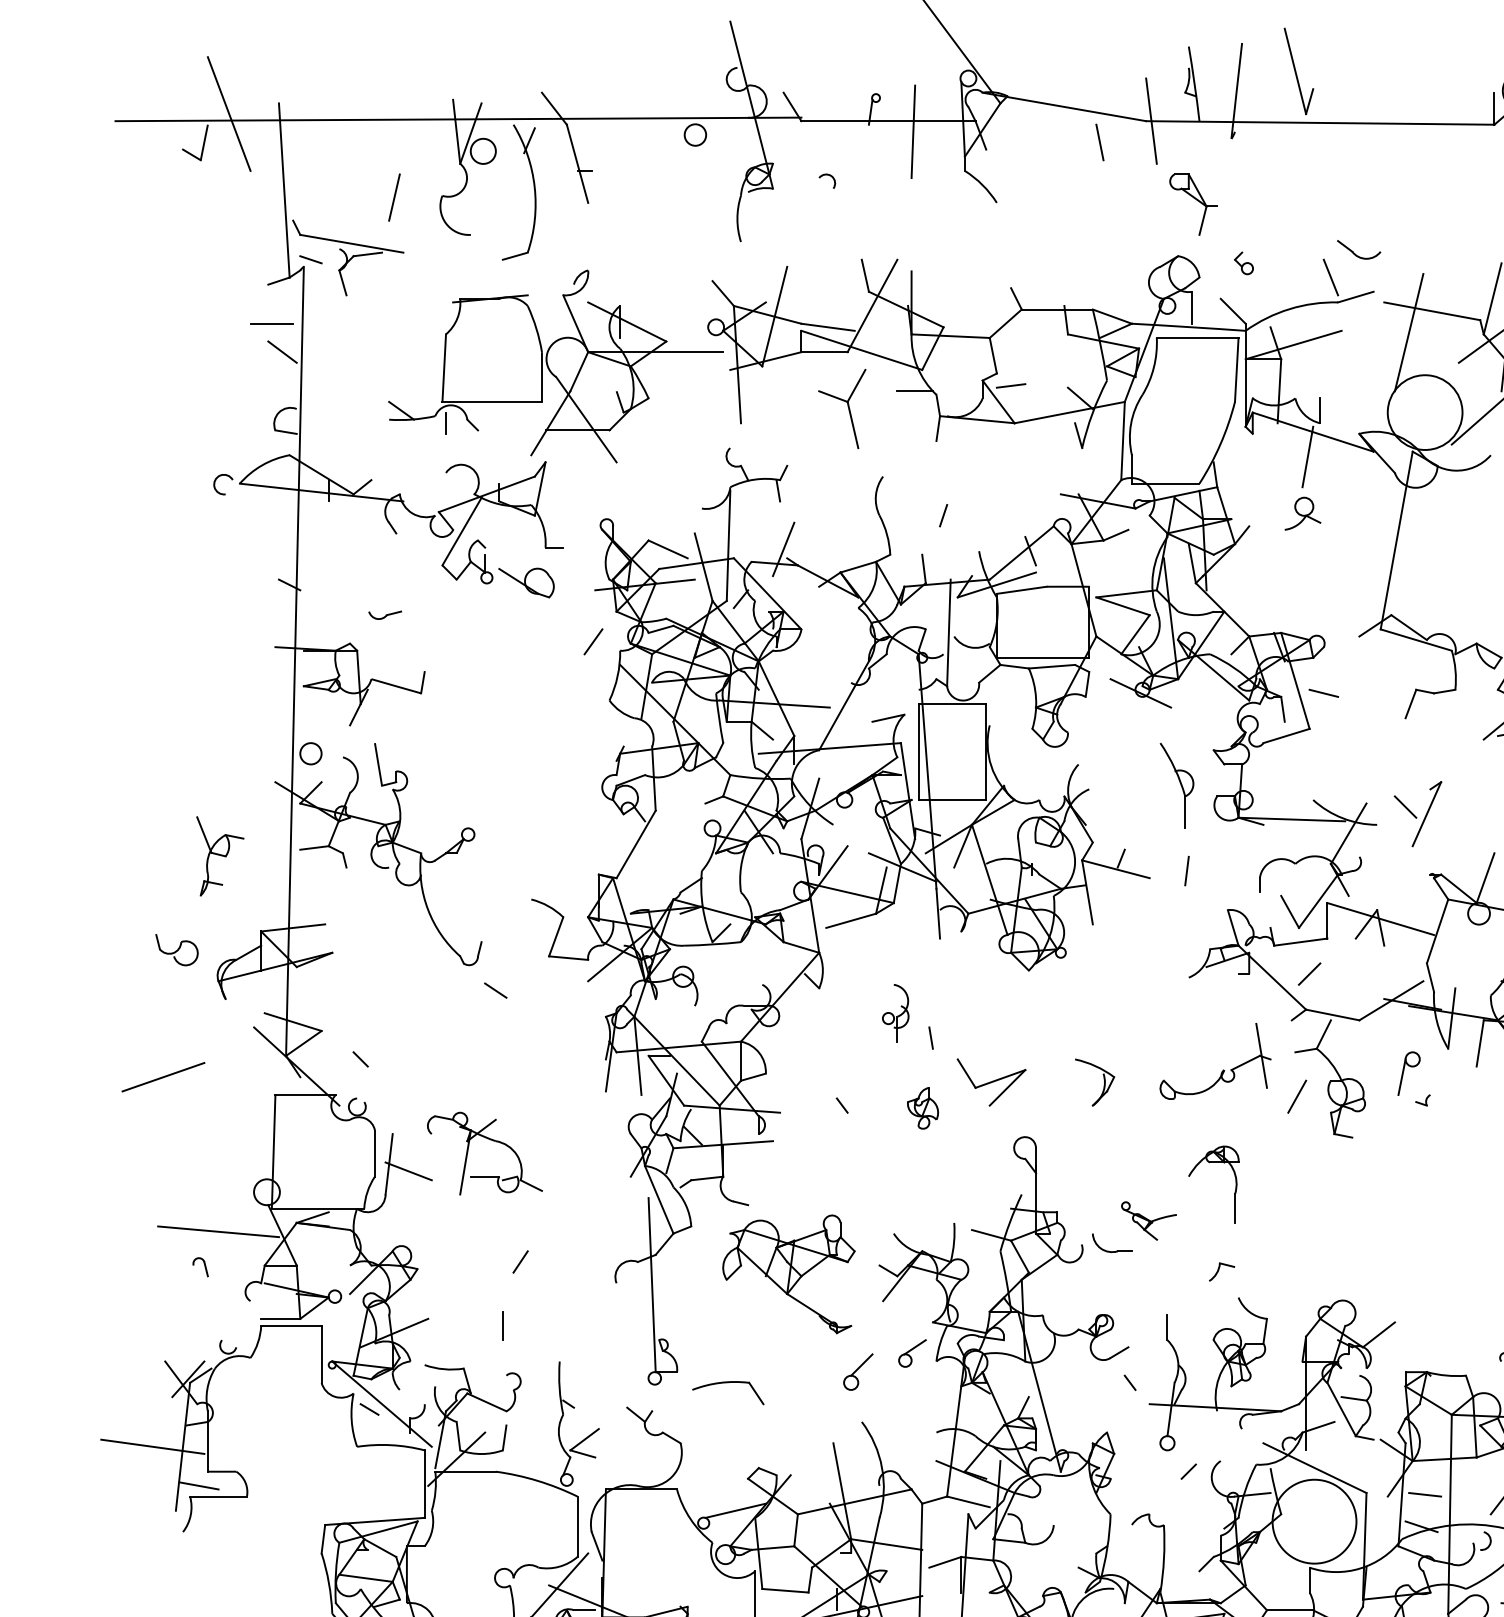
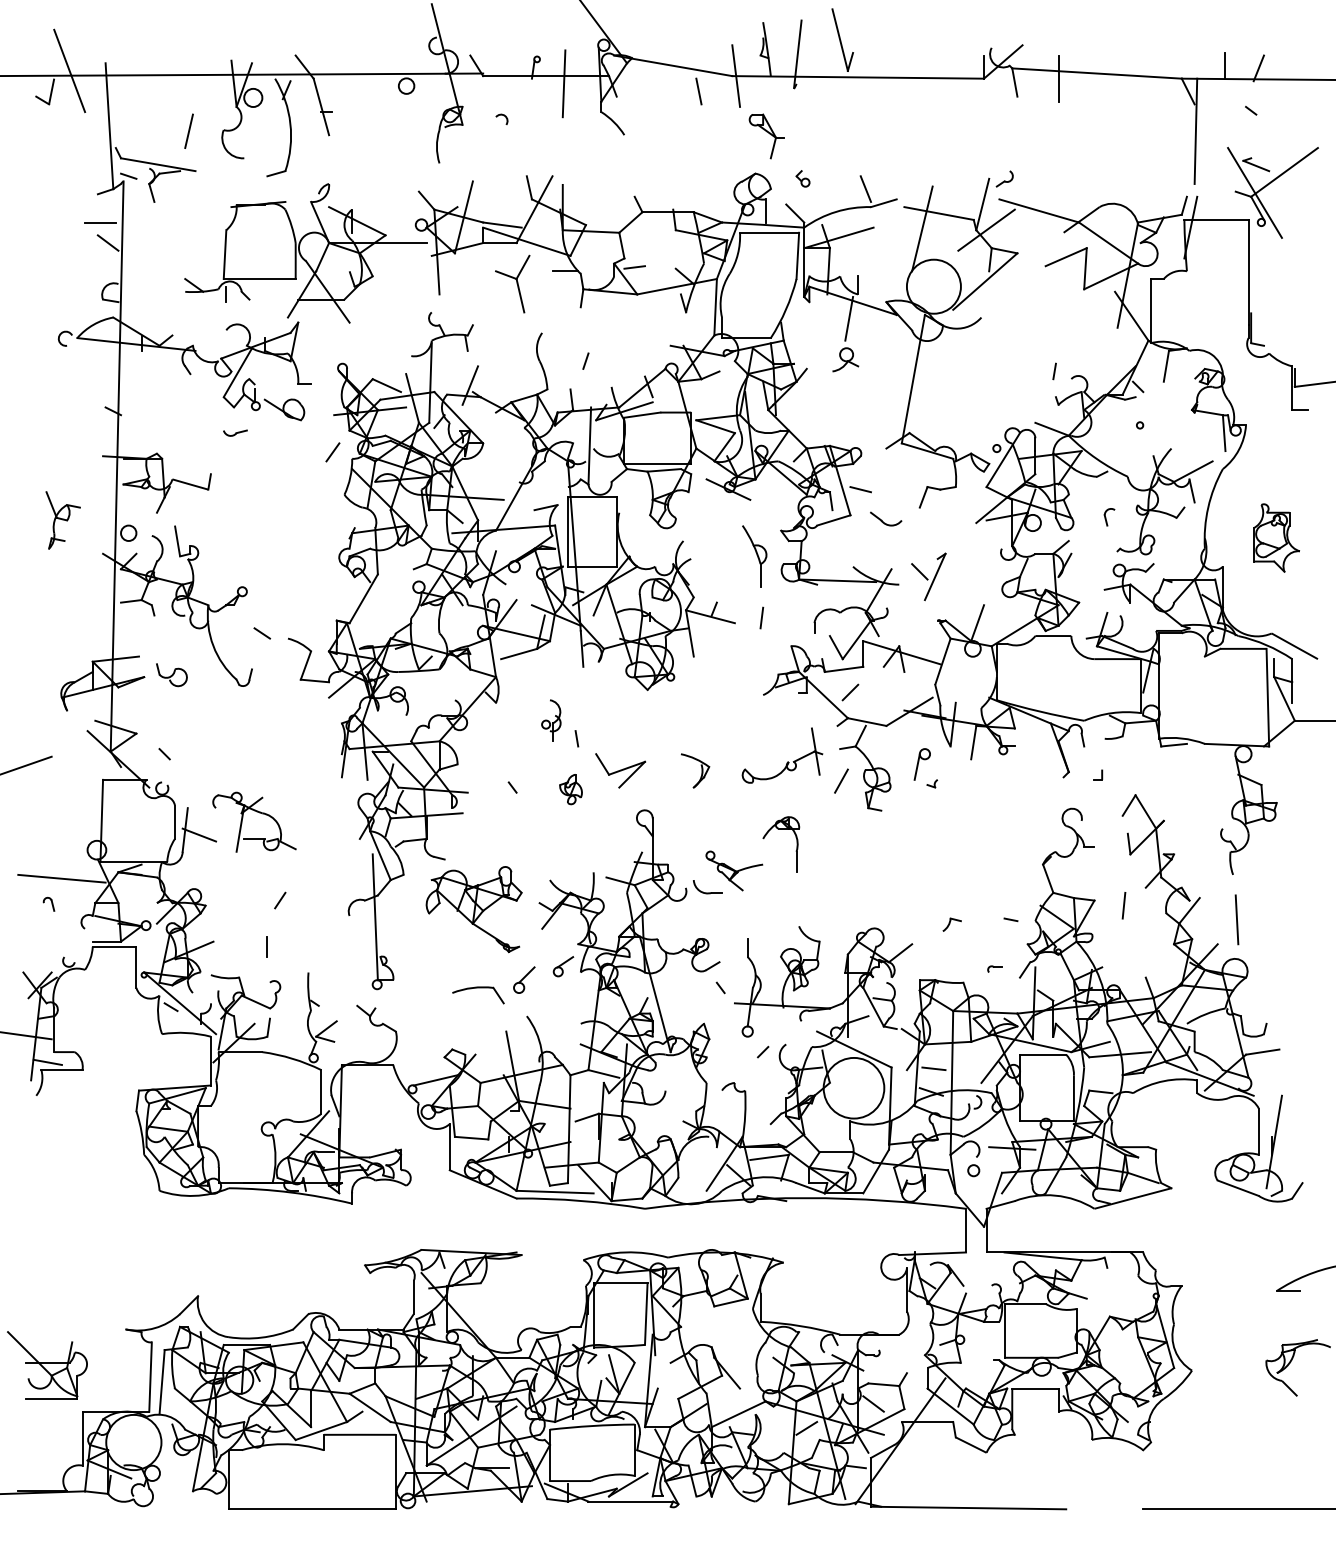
part: (1359, 249) -> (886, 518), moved
part: (385, 614) -> (235, 432), moved
part: (219, 856) -> (62, 520), moved
part: (176, 950) -> (171, 675), moved
line: (496, 990) -> (262, 633), moved
part: (1149, 1220) -> (734, 870), size x1.43
part: (1221, 1271) -> (951, 924), moved
part: (728, 1383) -> (478, 988), moved

